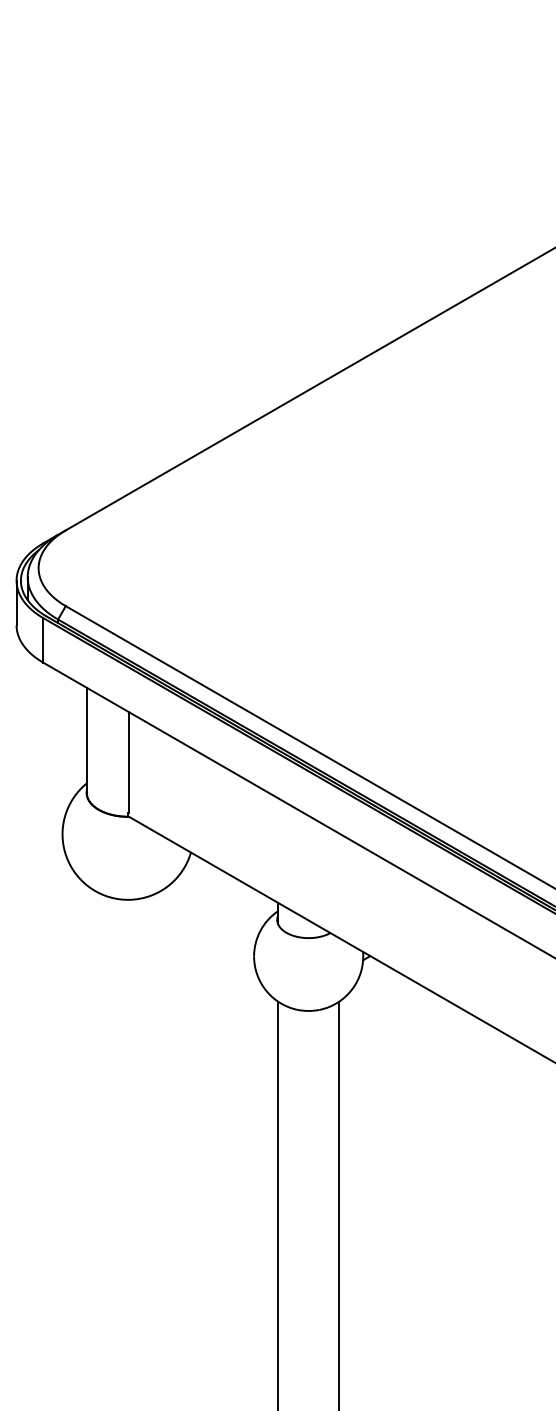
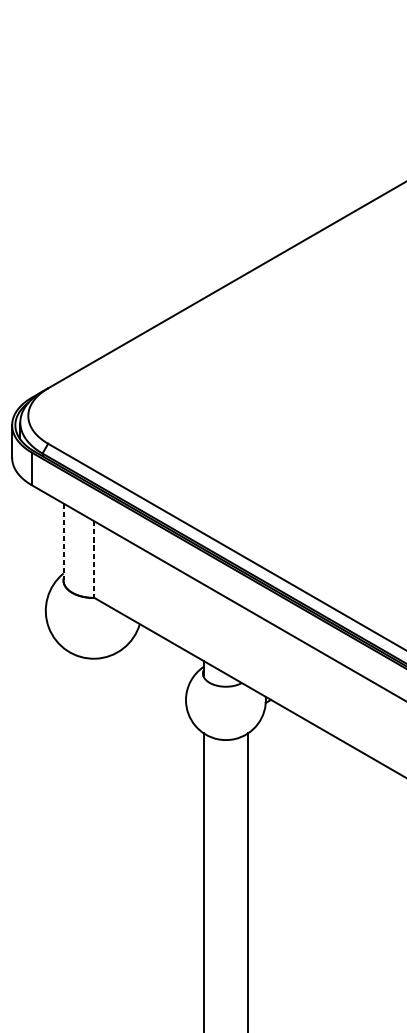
line: (86, 740) -> (63, 542), solid -> dashed
line: (128, 762) -> (94, 558), solid -> dashed

